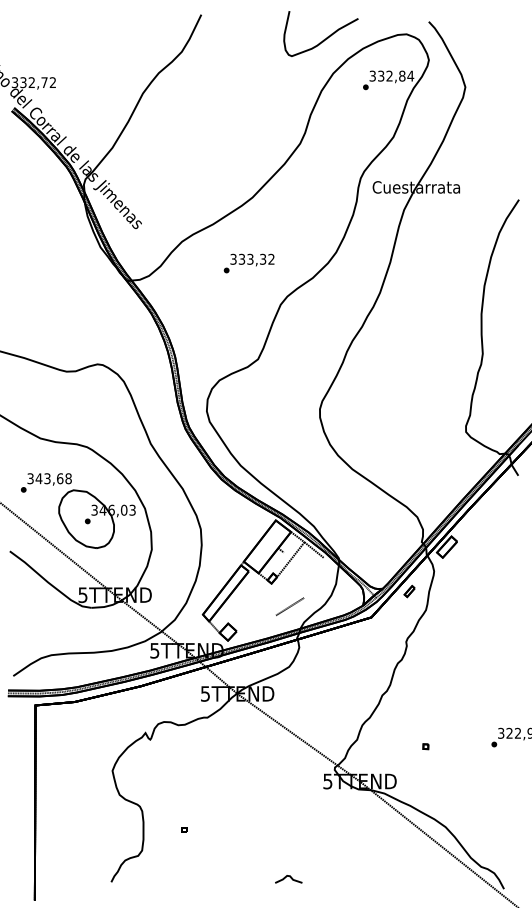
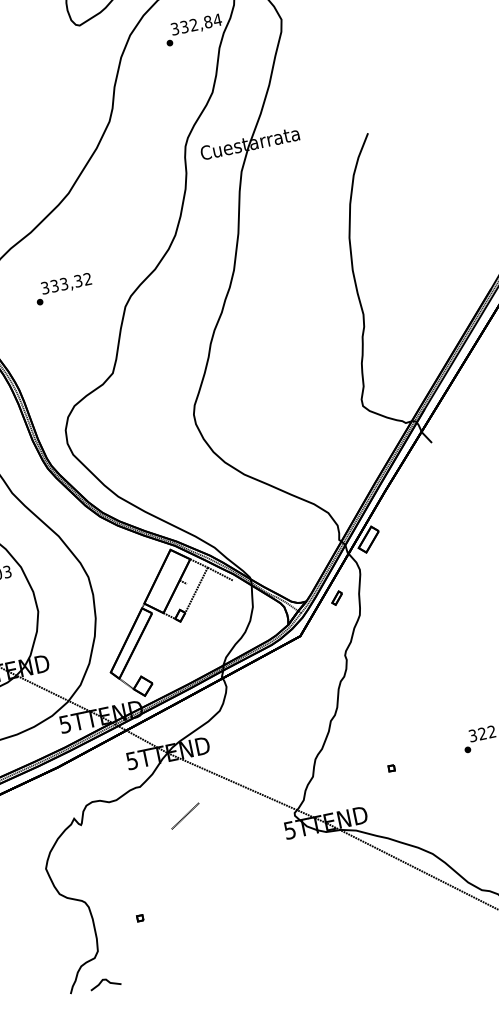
text: (248, 263) -> (62, 289), moved
line: (289, 606) -> (184, 816), moved
curve: (289, 877) -> (105, 981), moved

